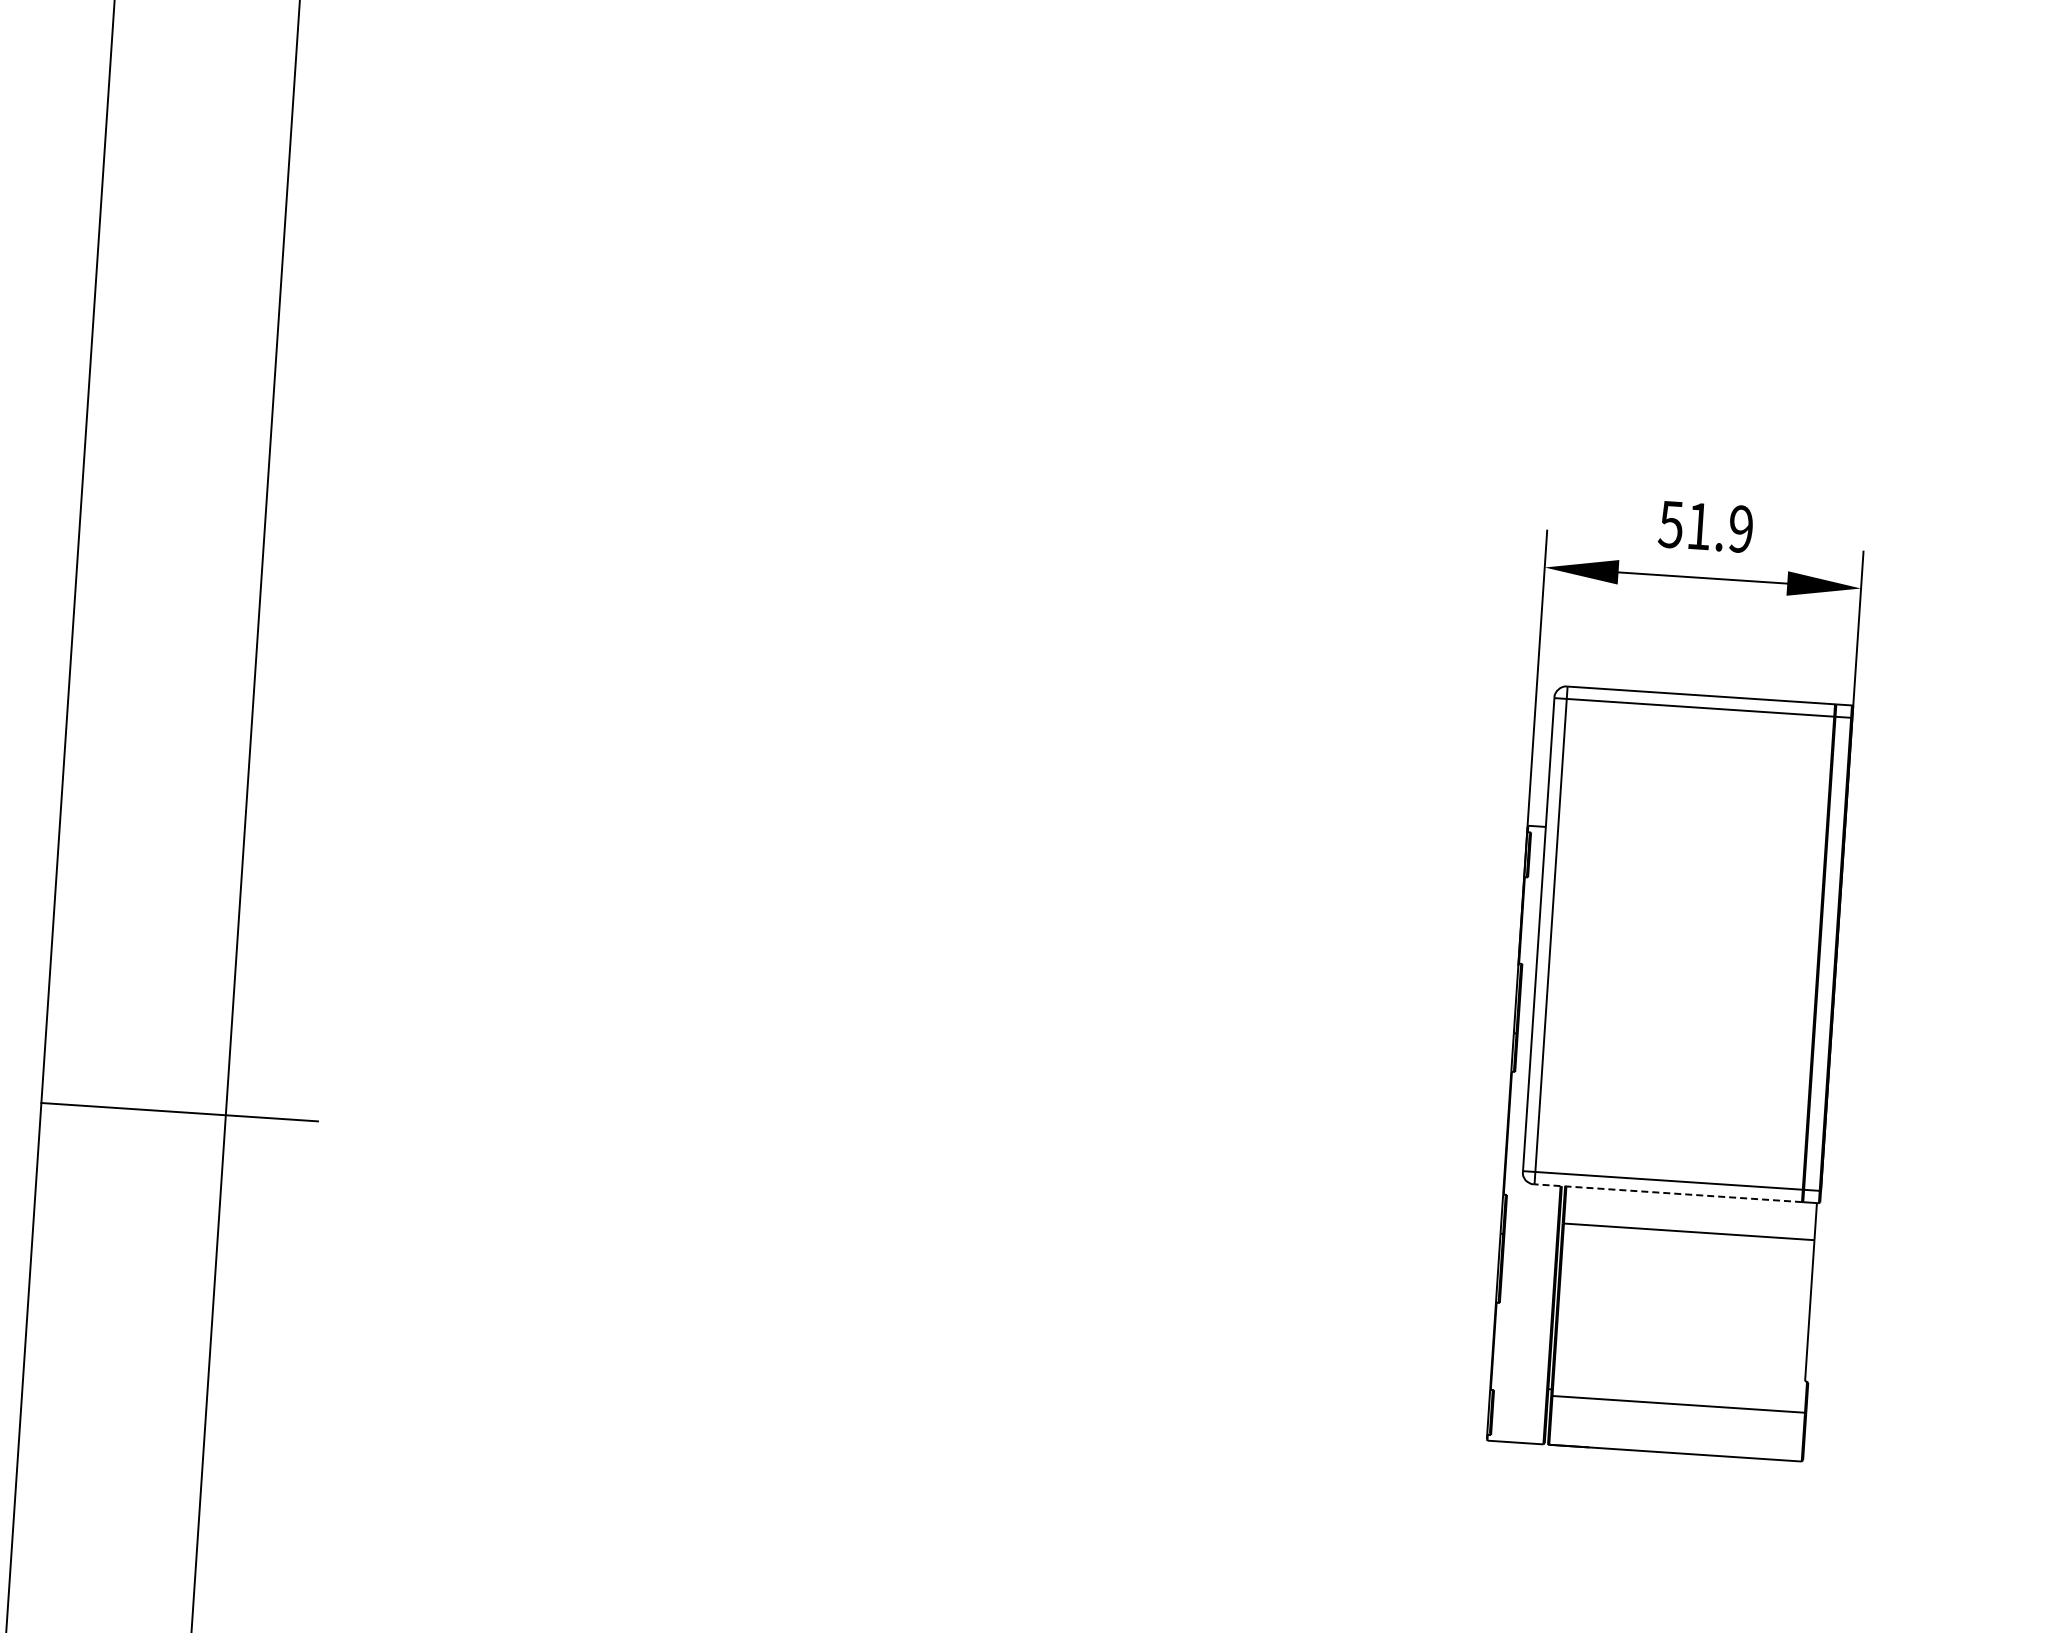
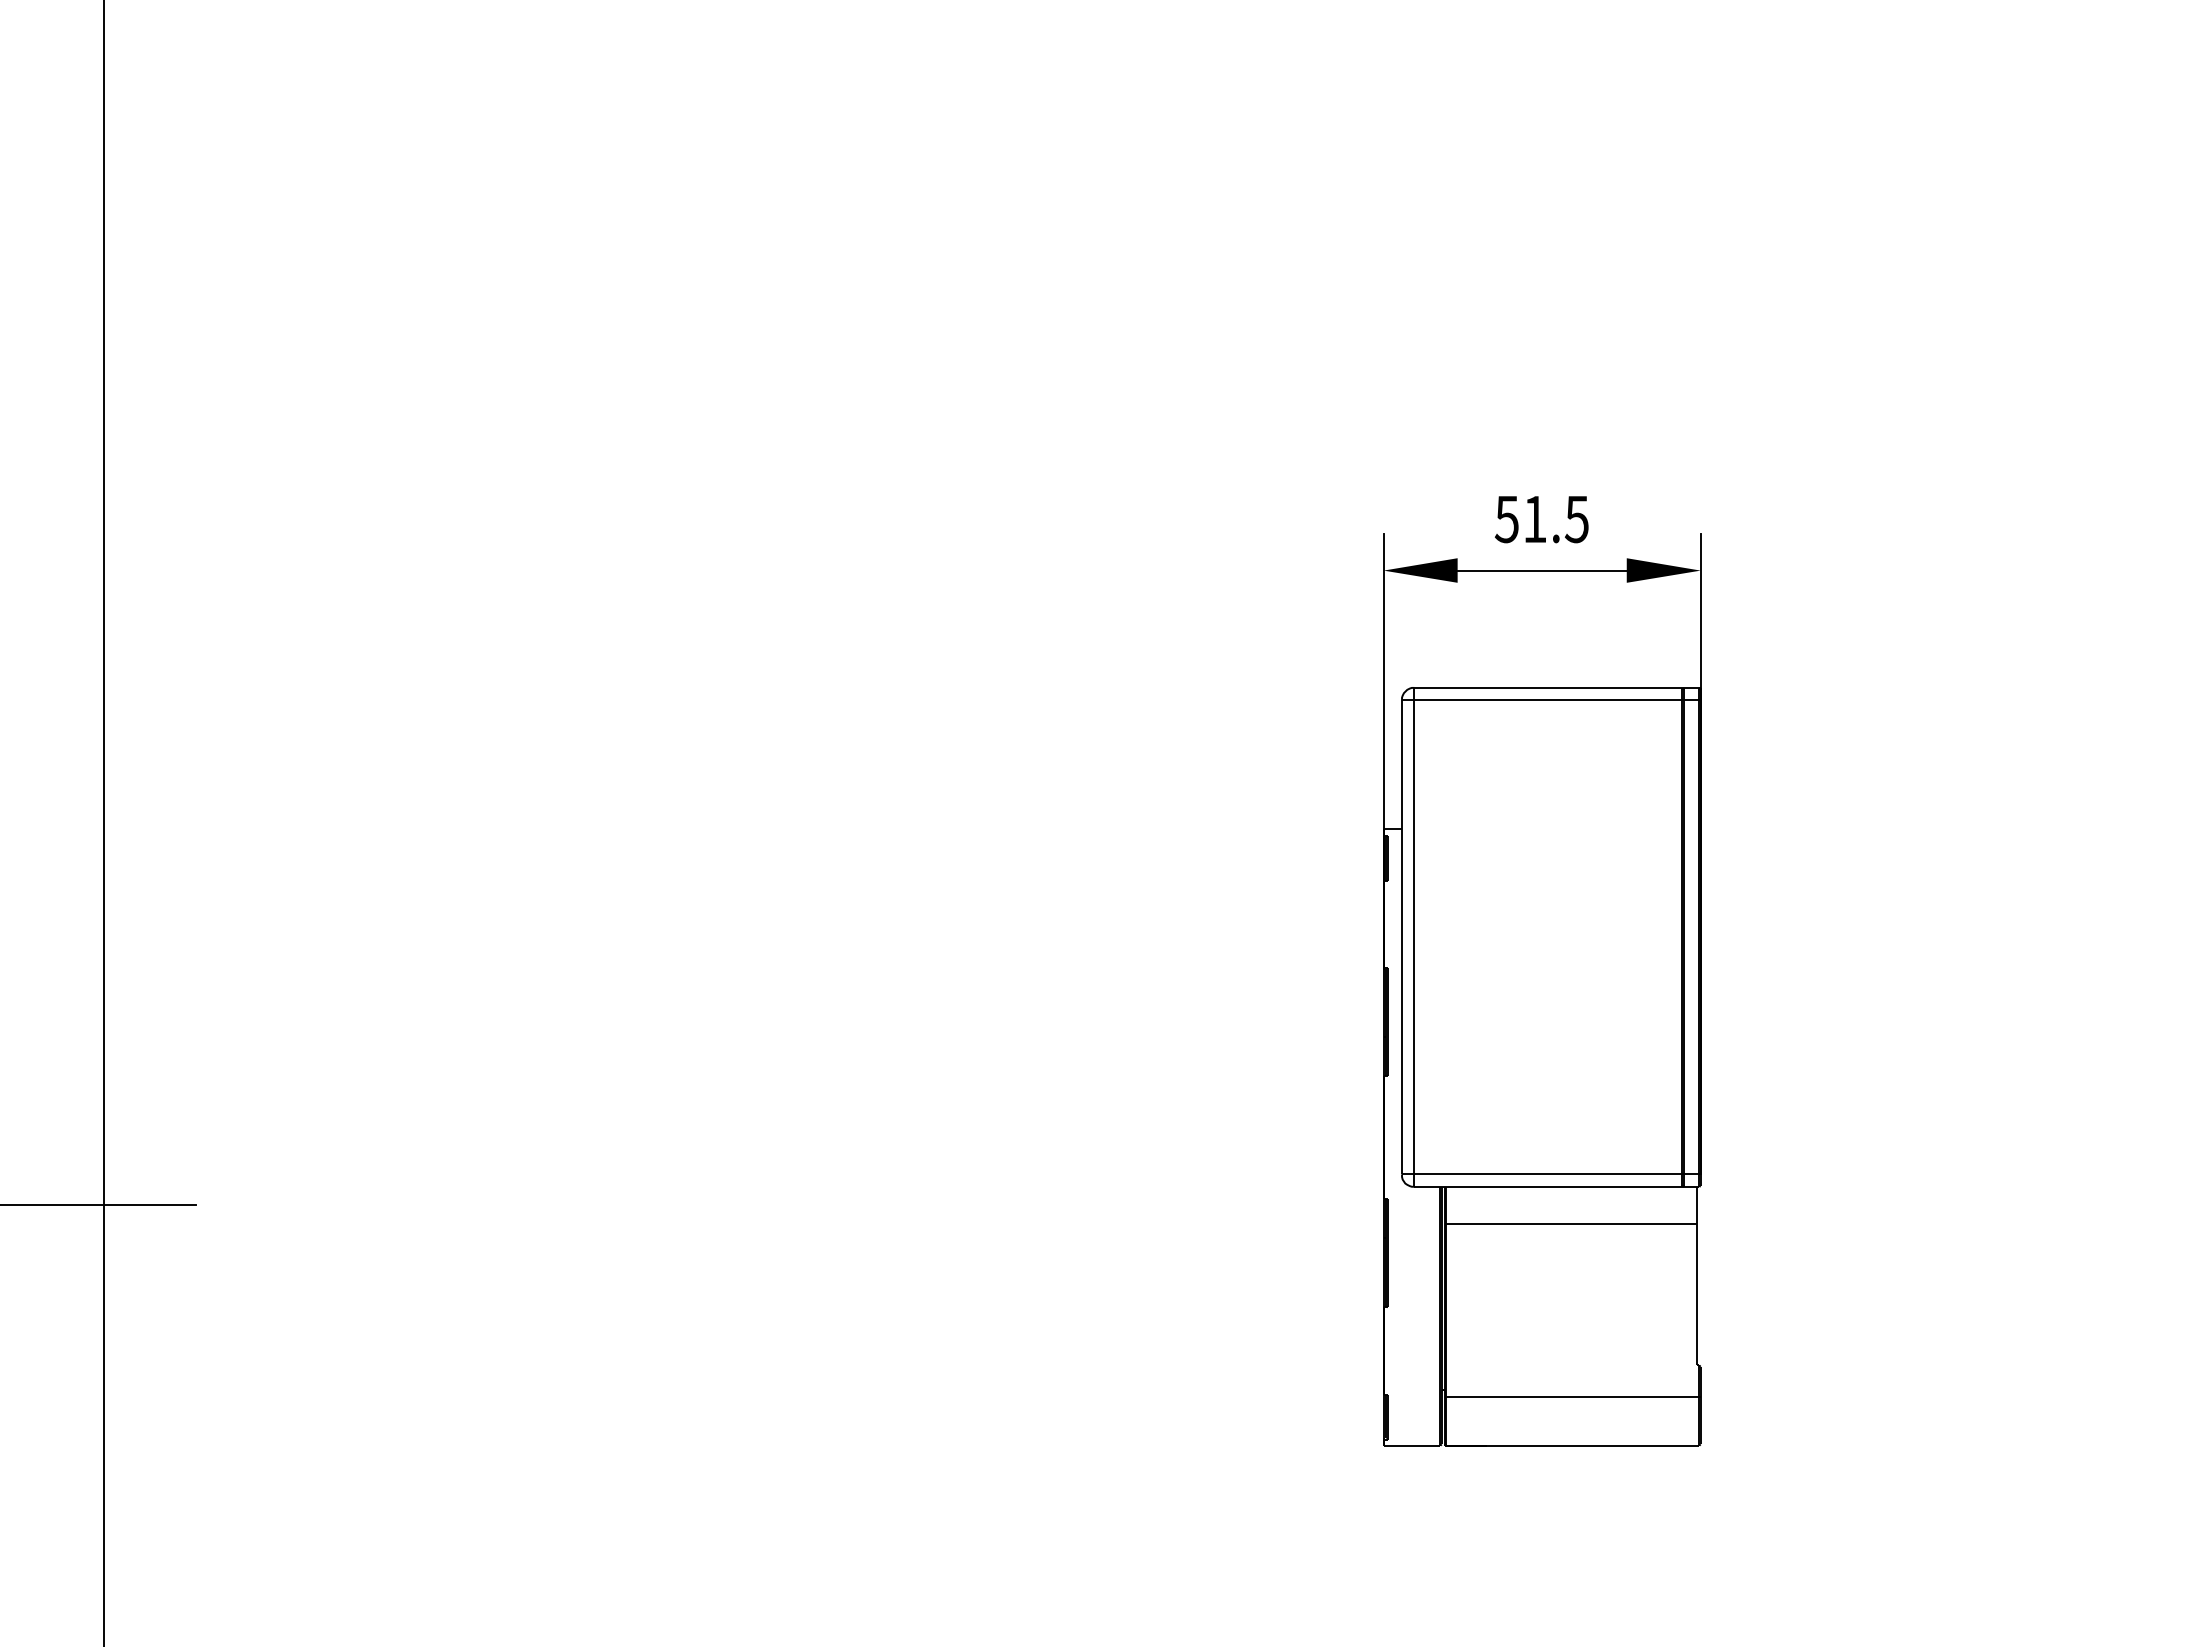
text: (1740, 529) -> (1576, 519), 51.9 -> 51.5
line: (1667, 1192) -> (1547, 1186), dashed -> solid

